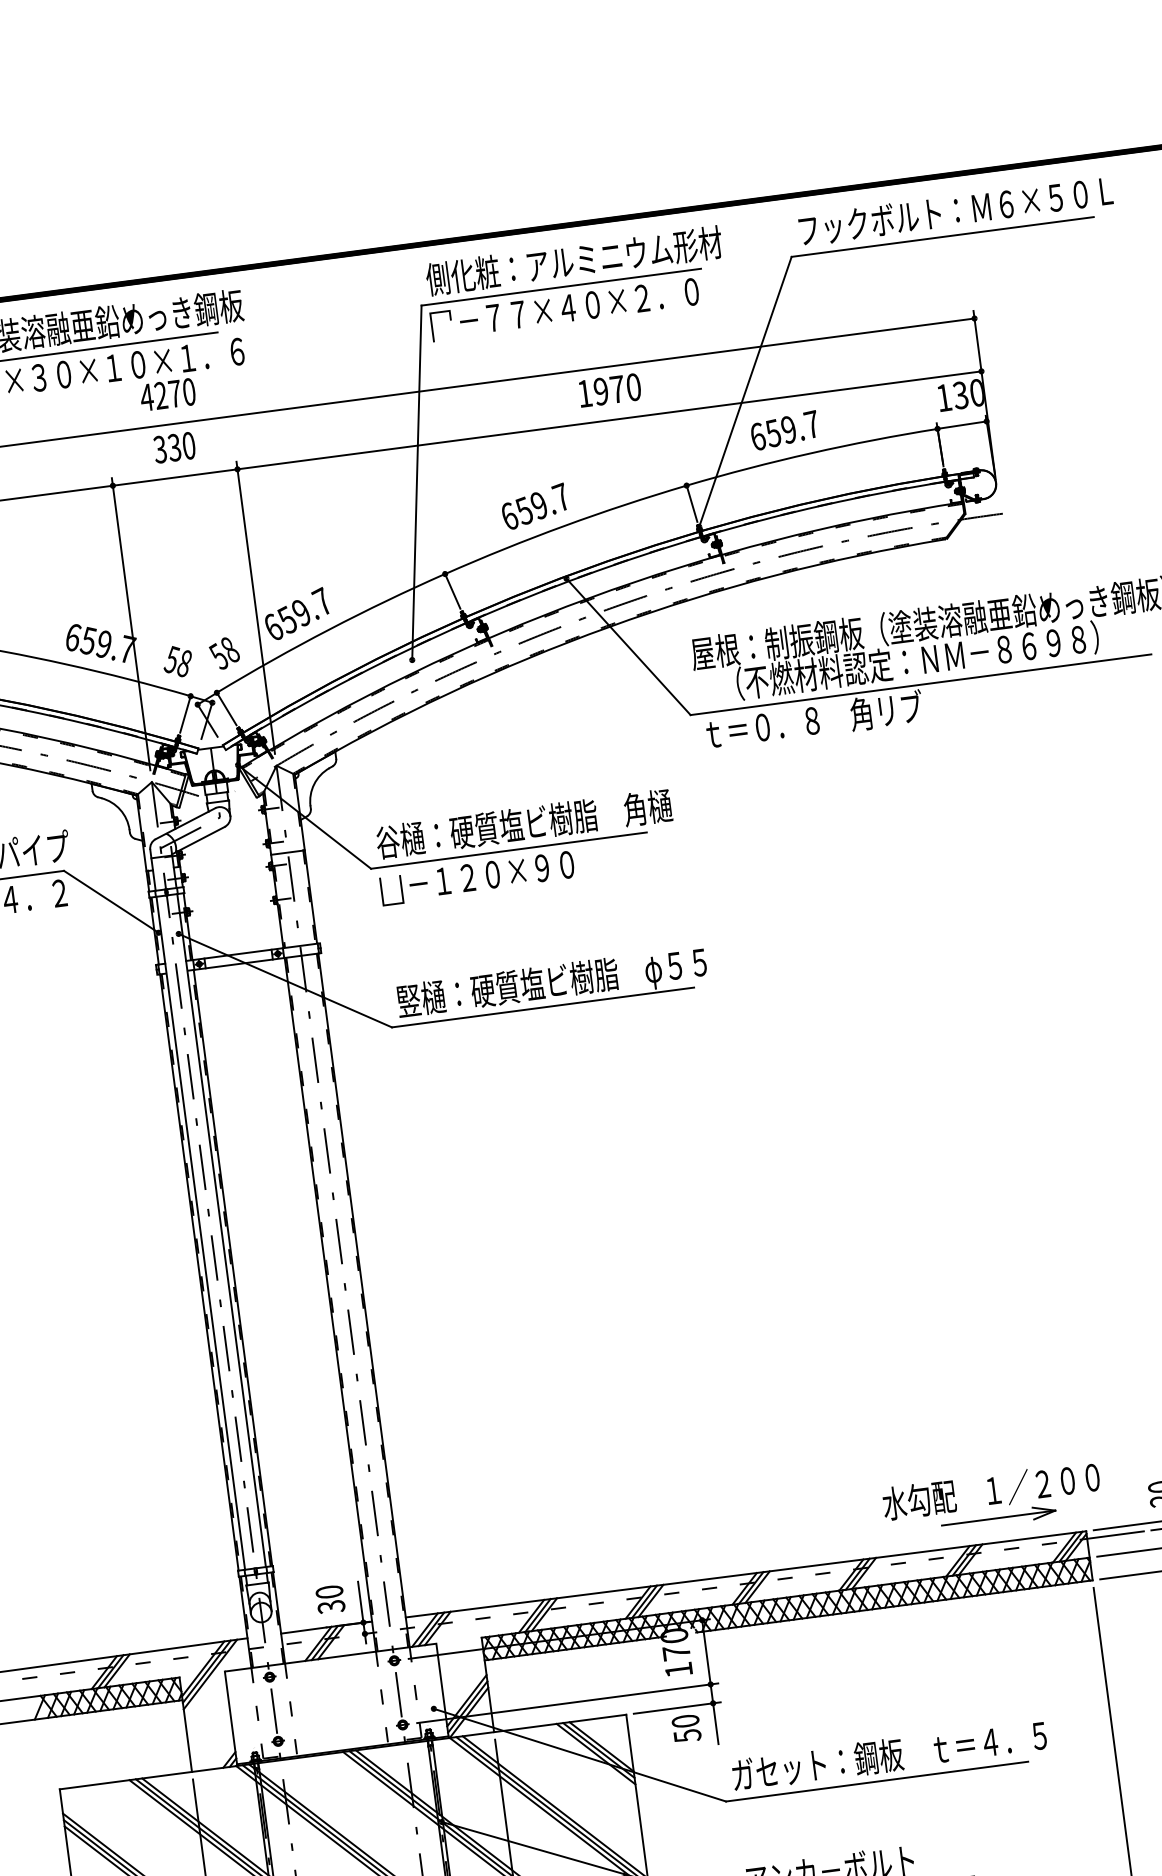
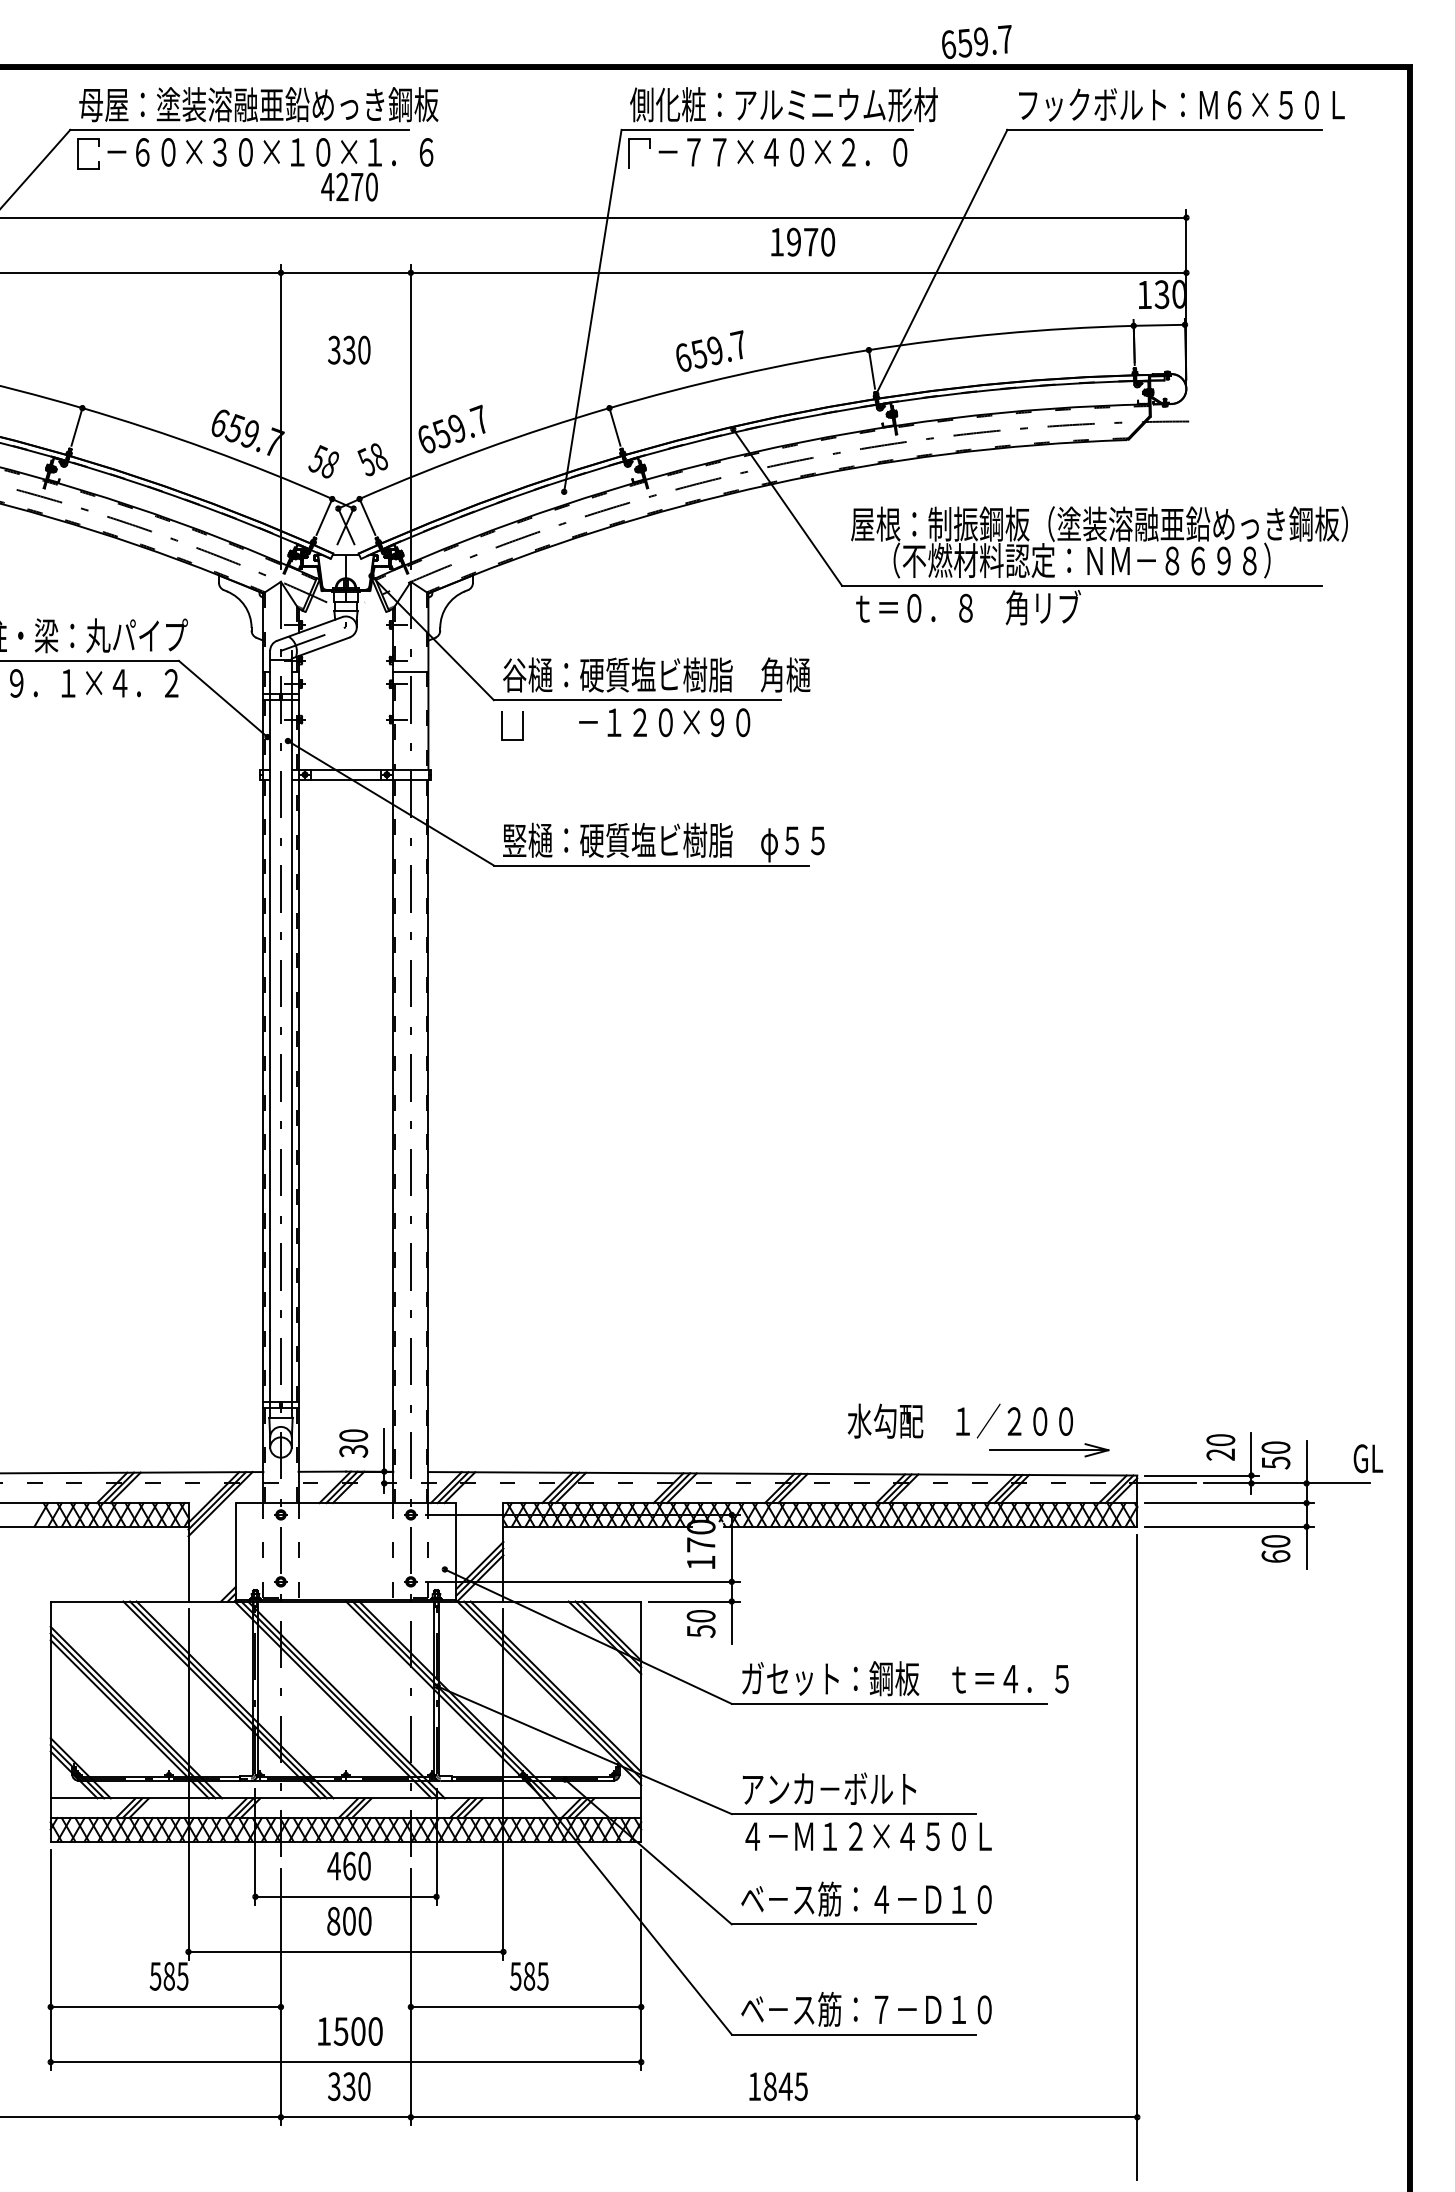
text: (784, 430) -> (976, 41), moved
text: (174, 447) -> (349, 349), moved
text: (491, 874) -> (664, 722), moved
text: (990, 1490) -> (959, 1420), moved

